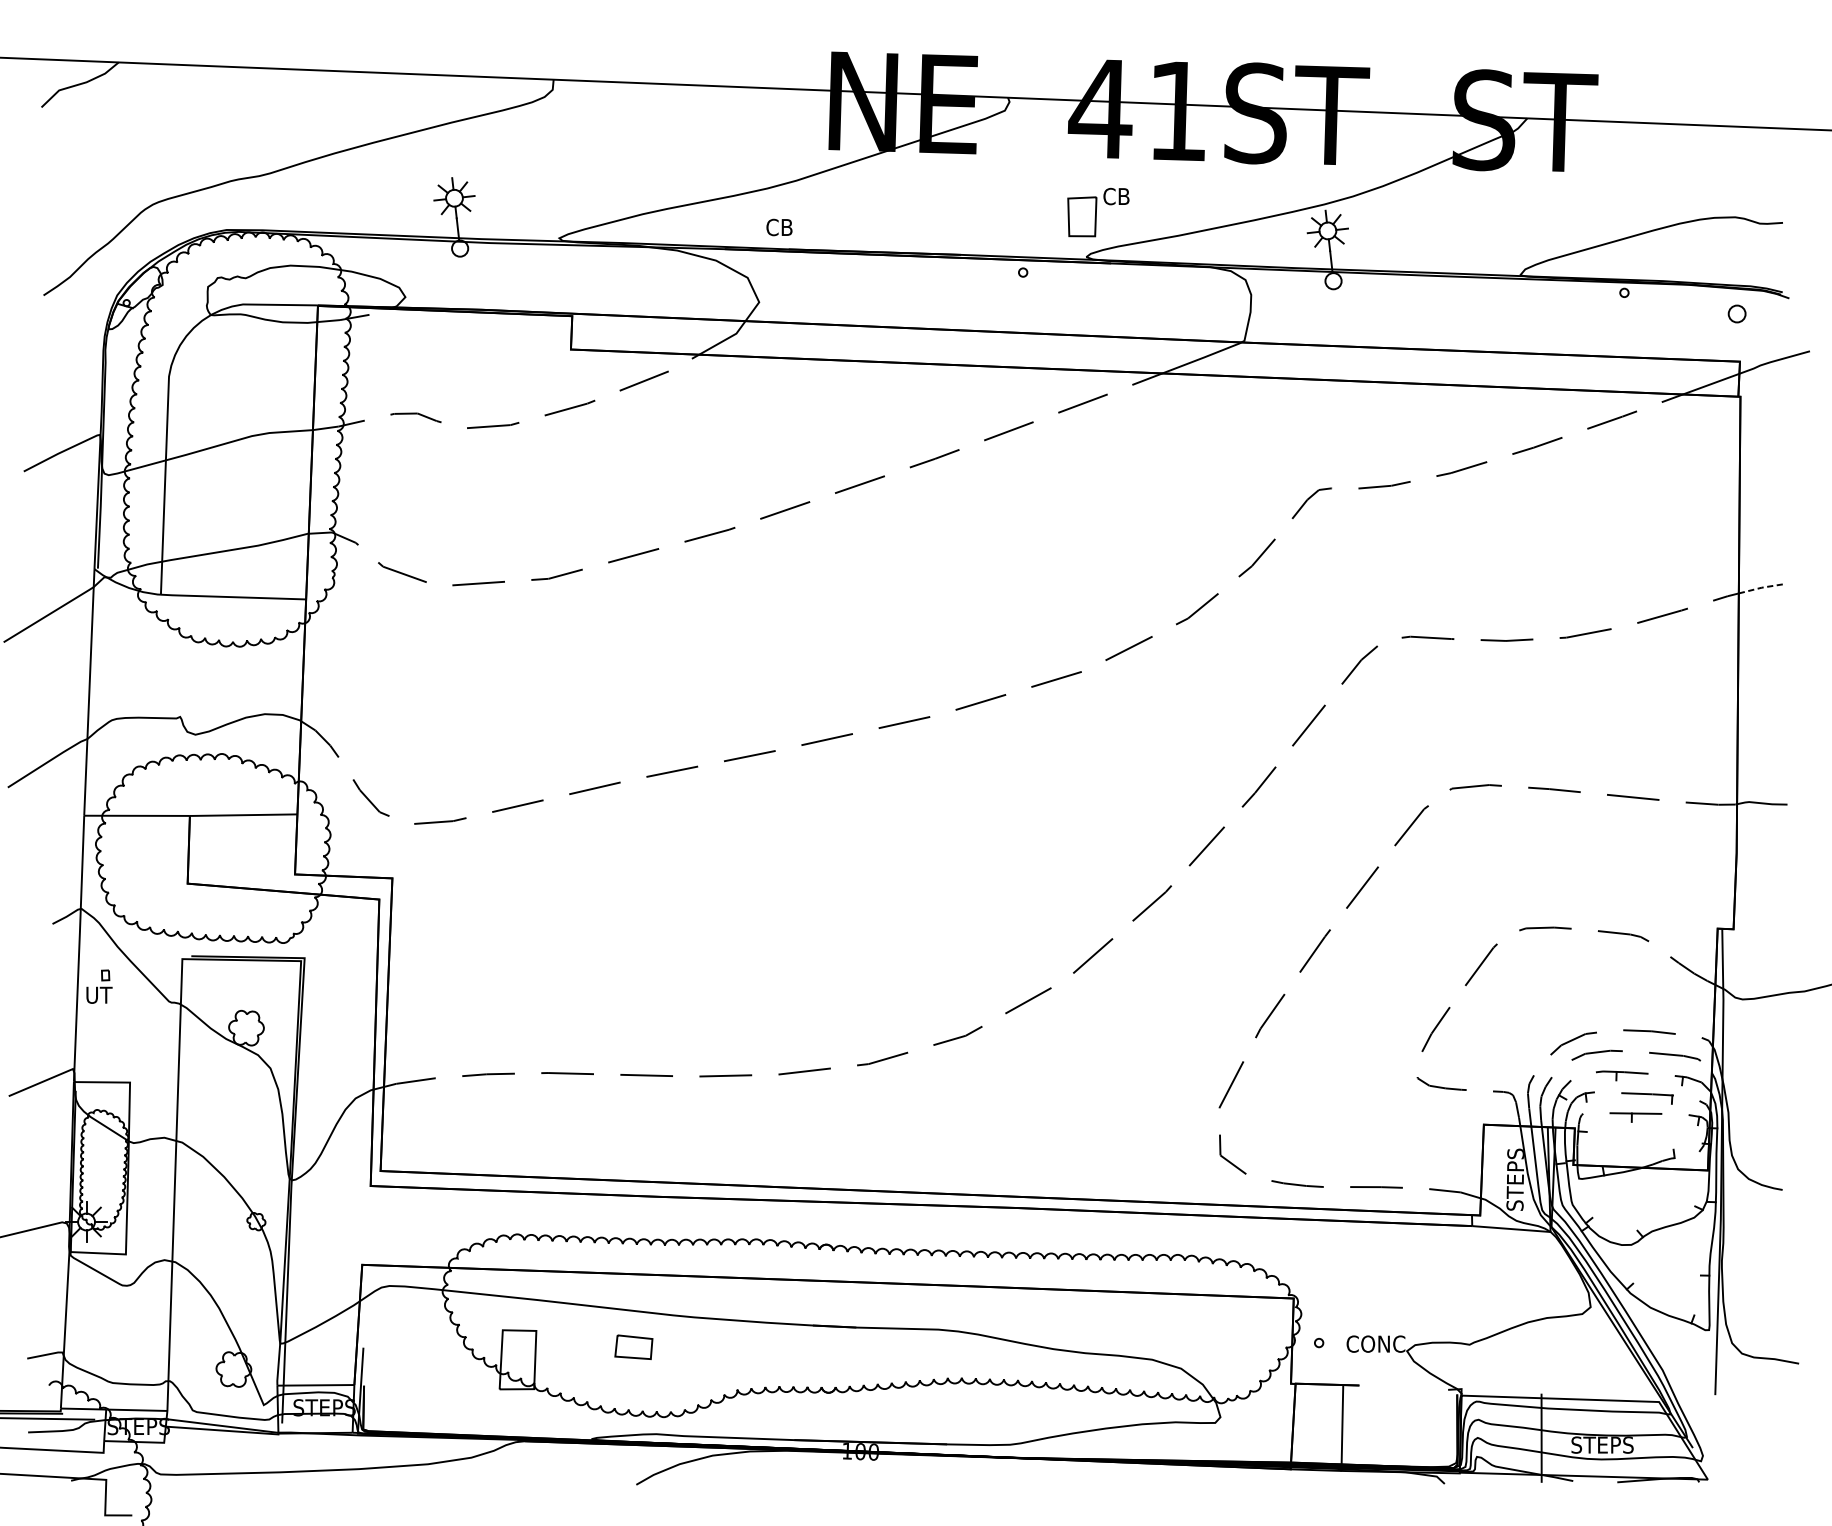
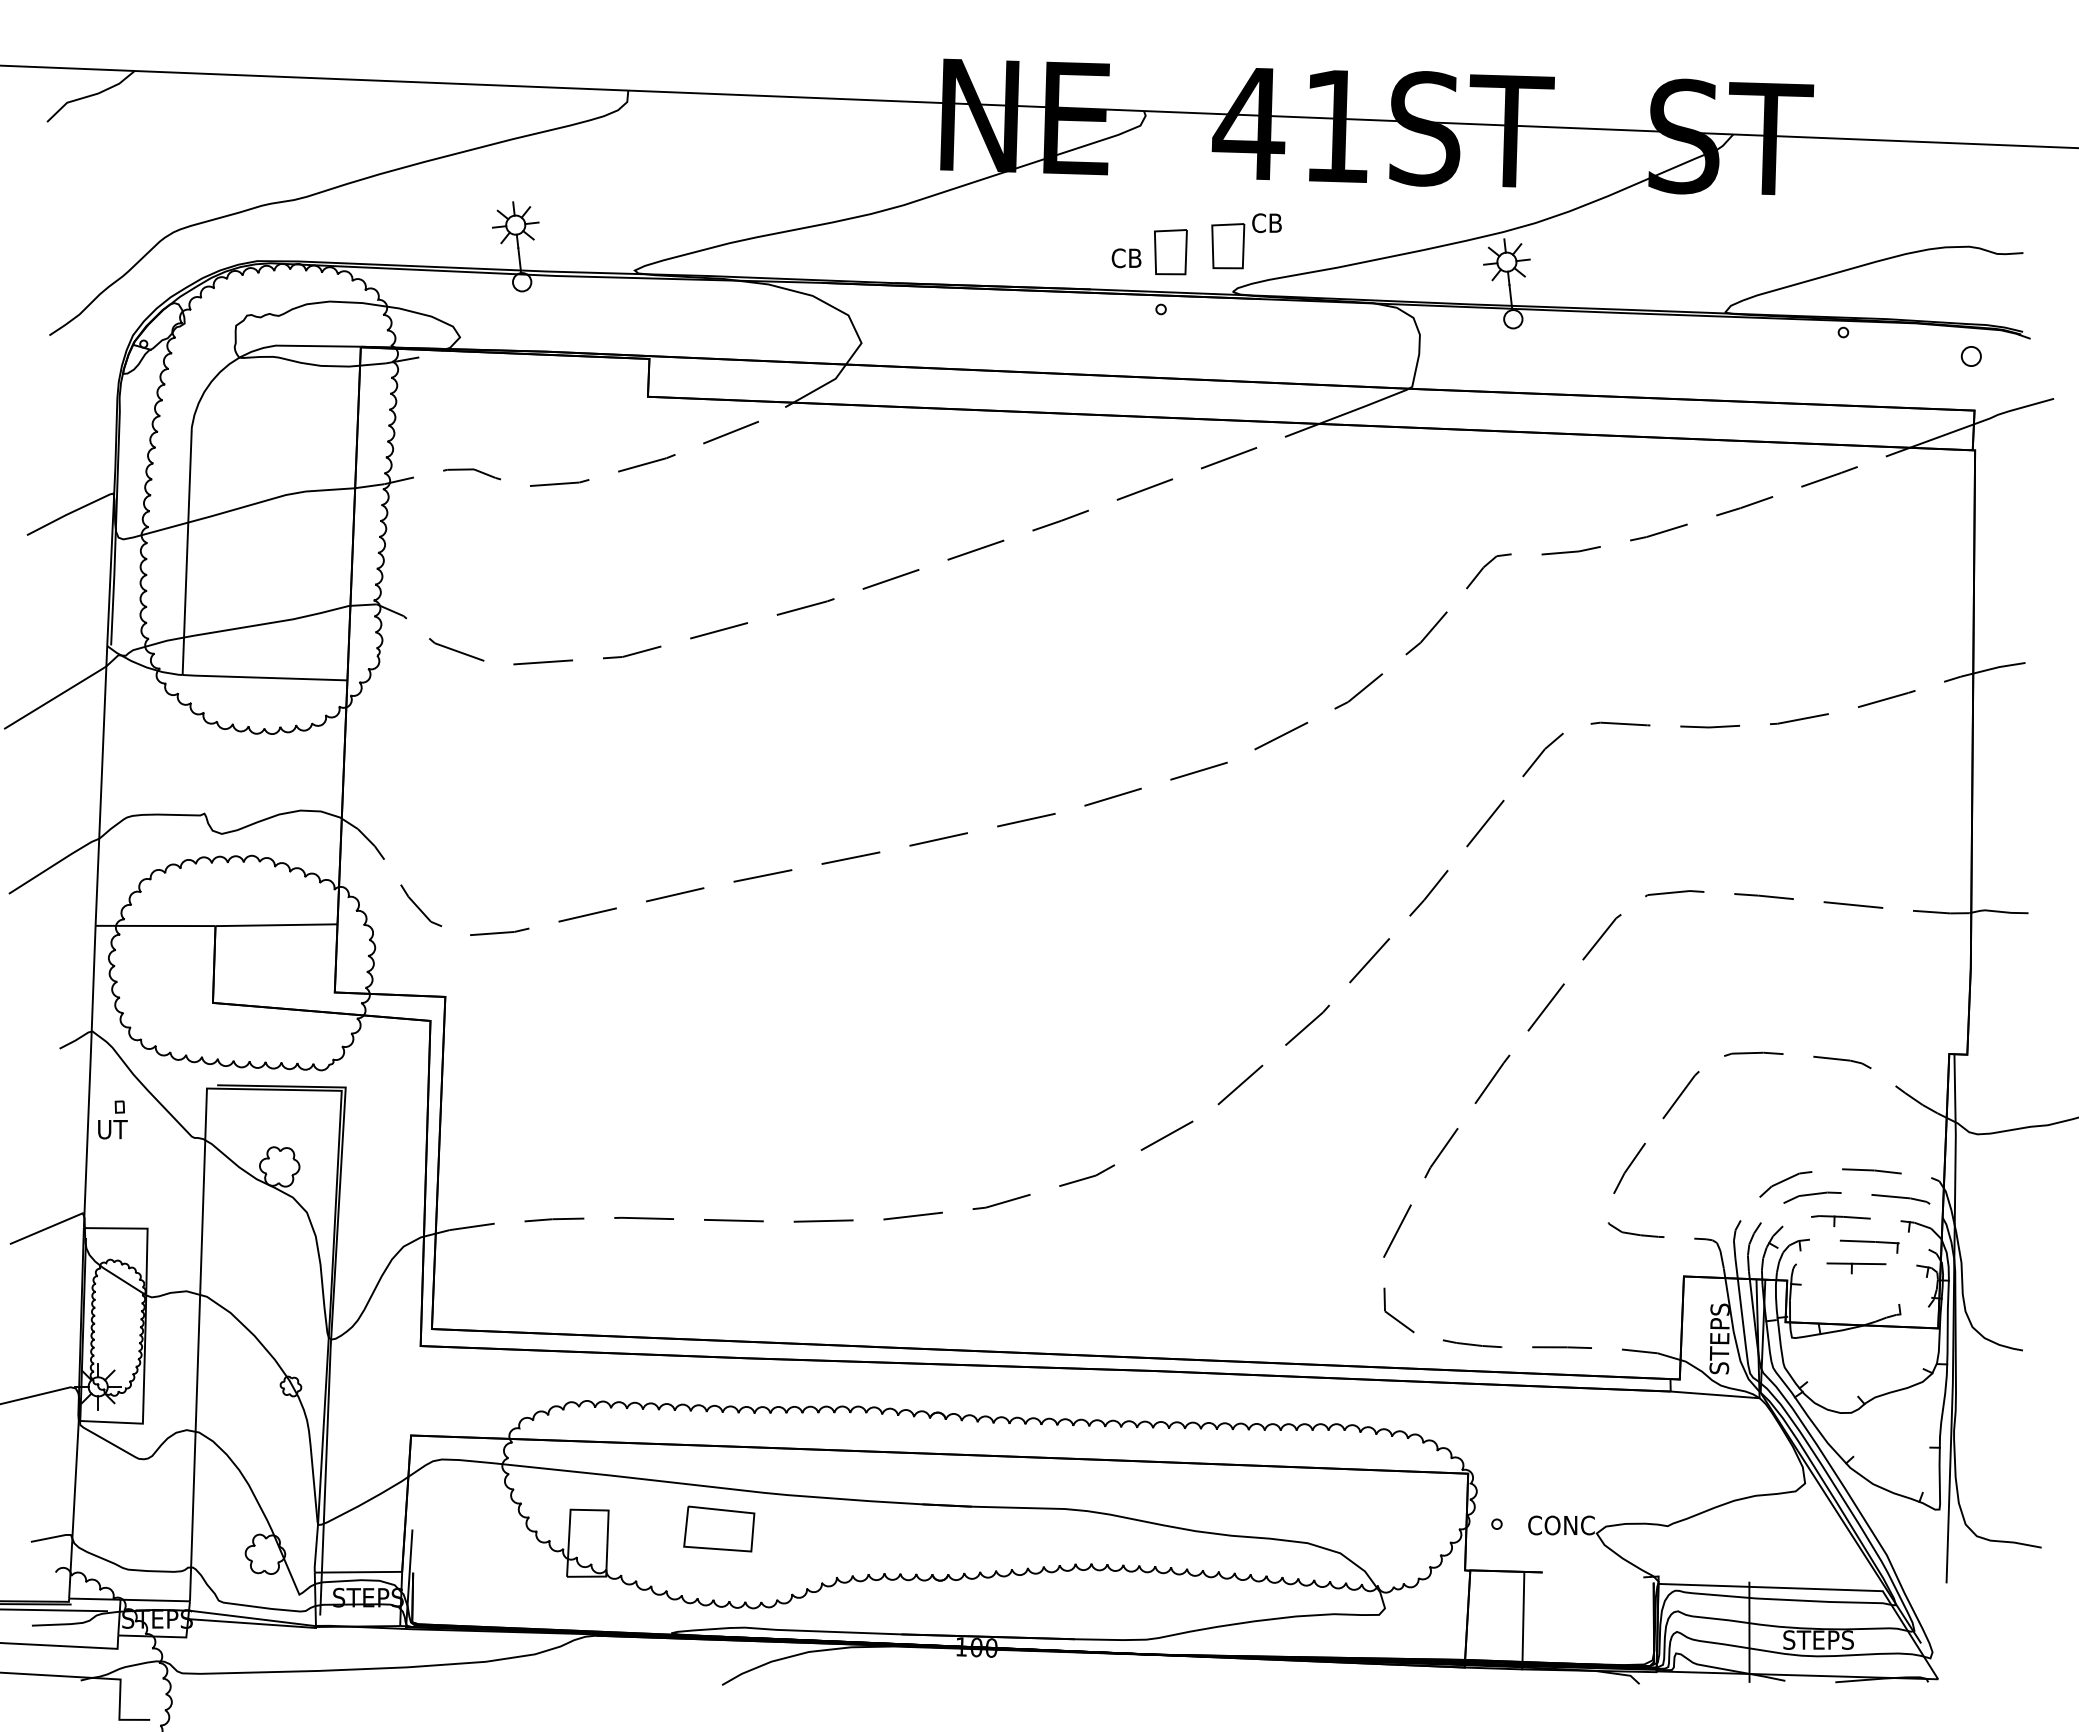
part: (1031, 222) -> (1170, 252), added
text: (779, 227) -> (1126, 258), moved
line: (1761, 588) -> (1999, 667), dashed -> solid
part: (634, 1346) -> (719, 1528), size x1.67

